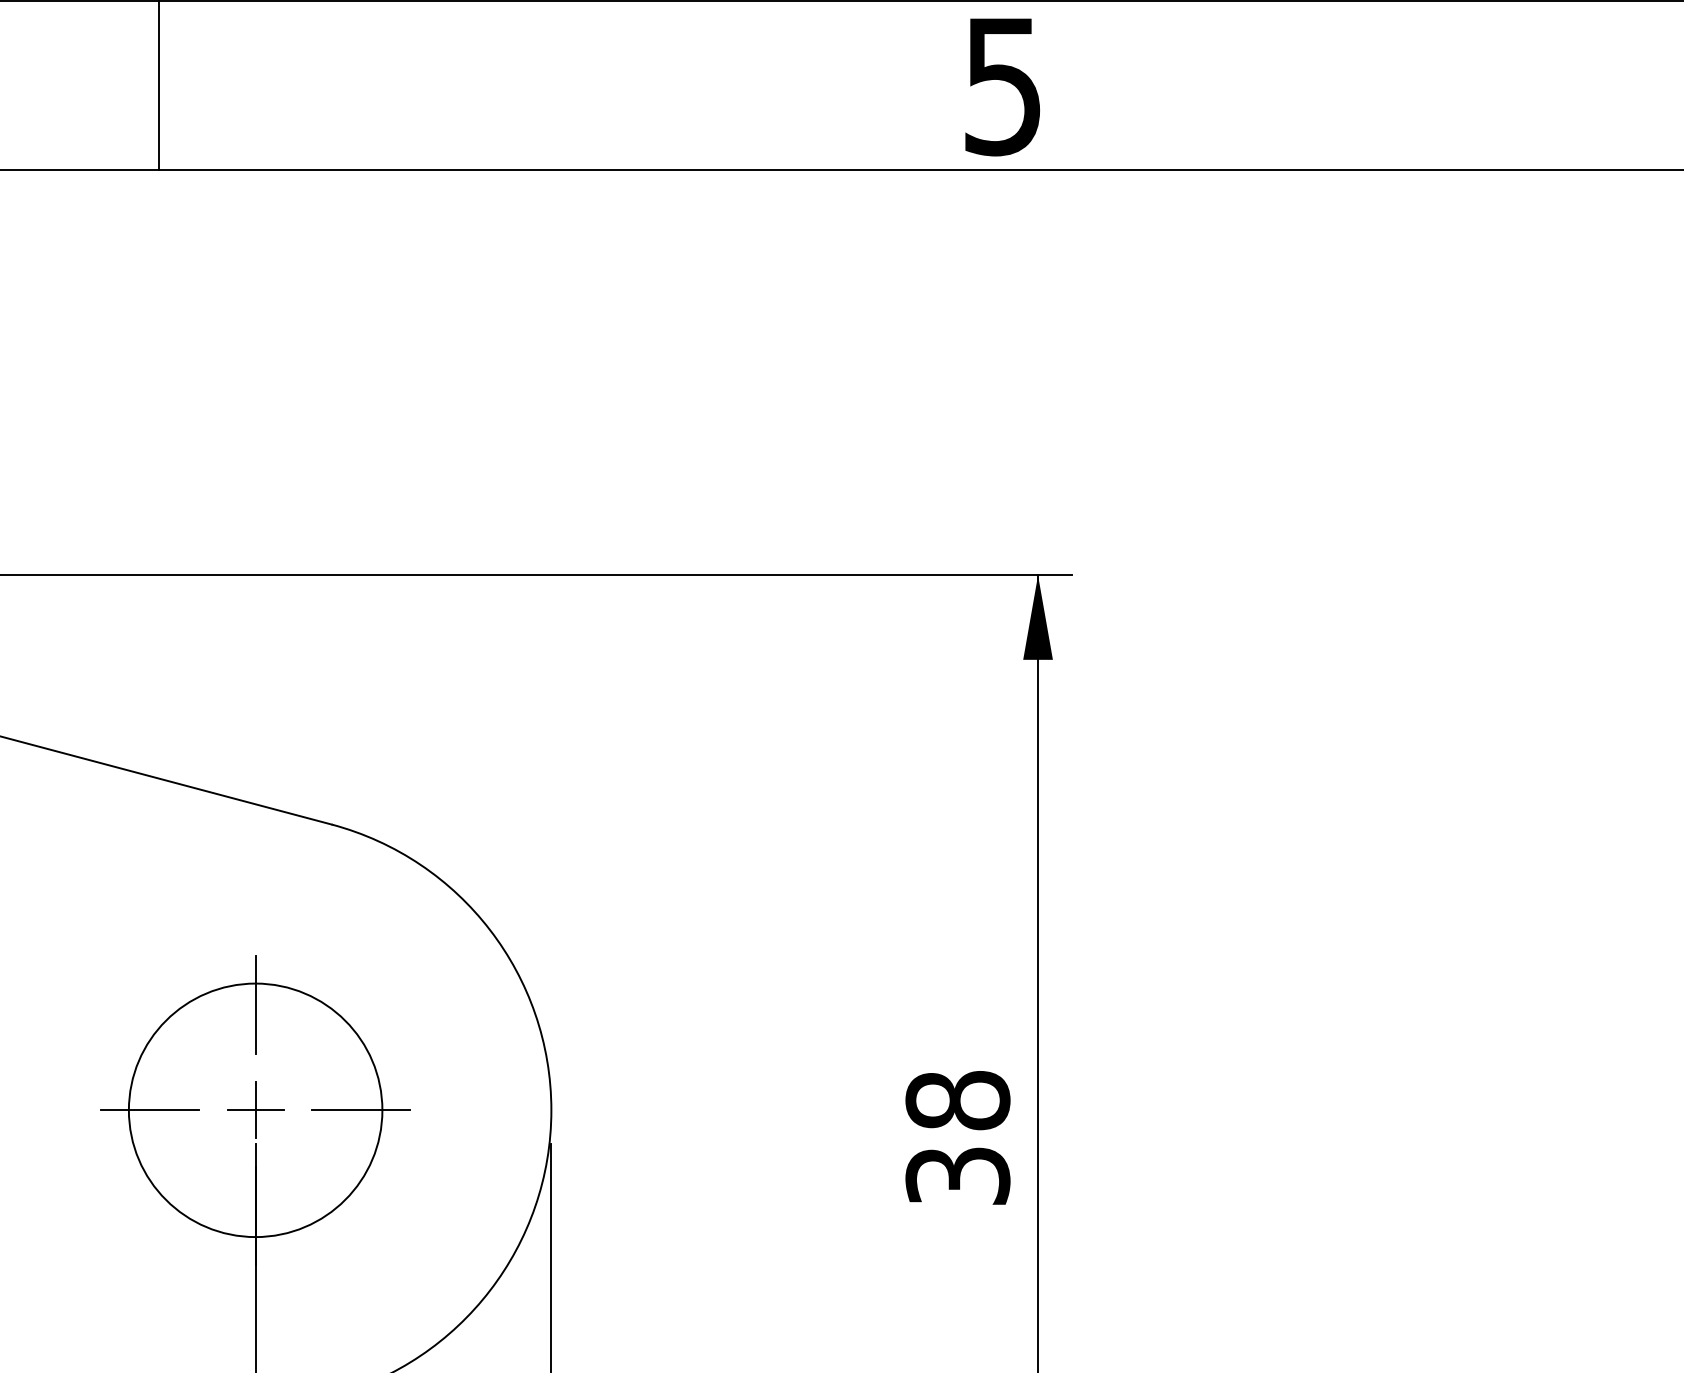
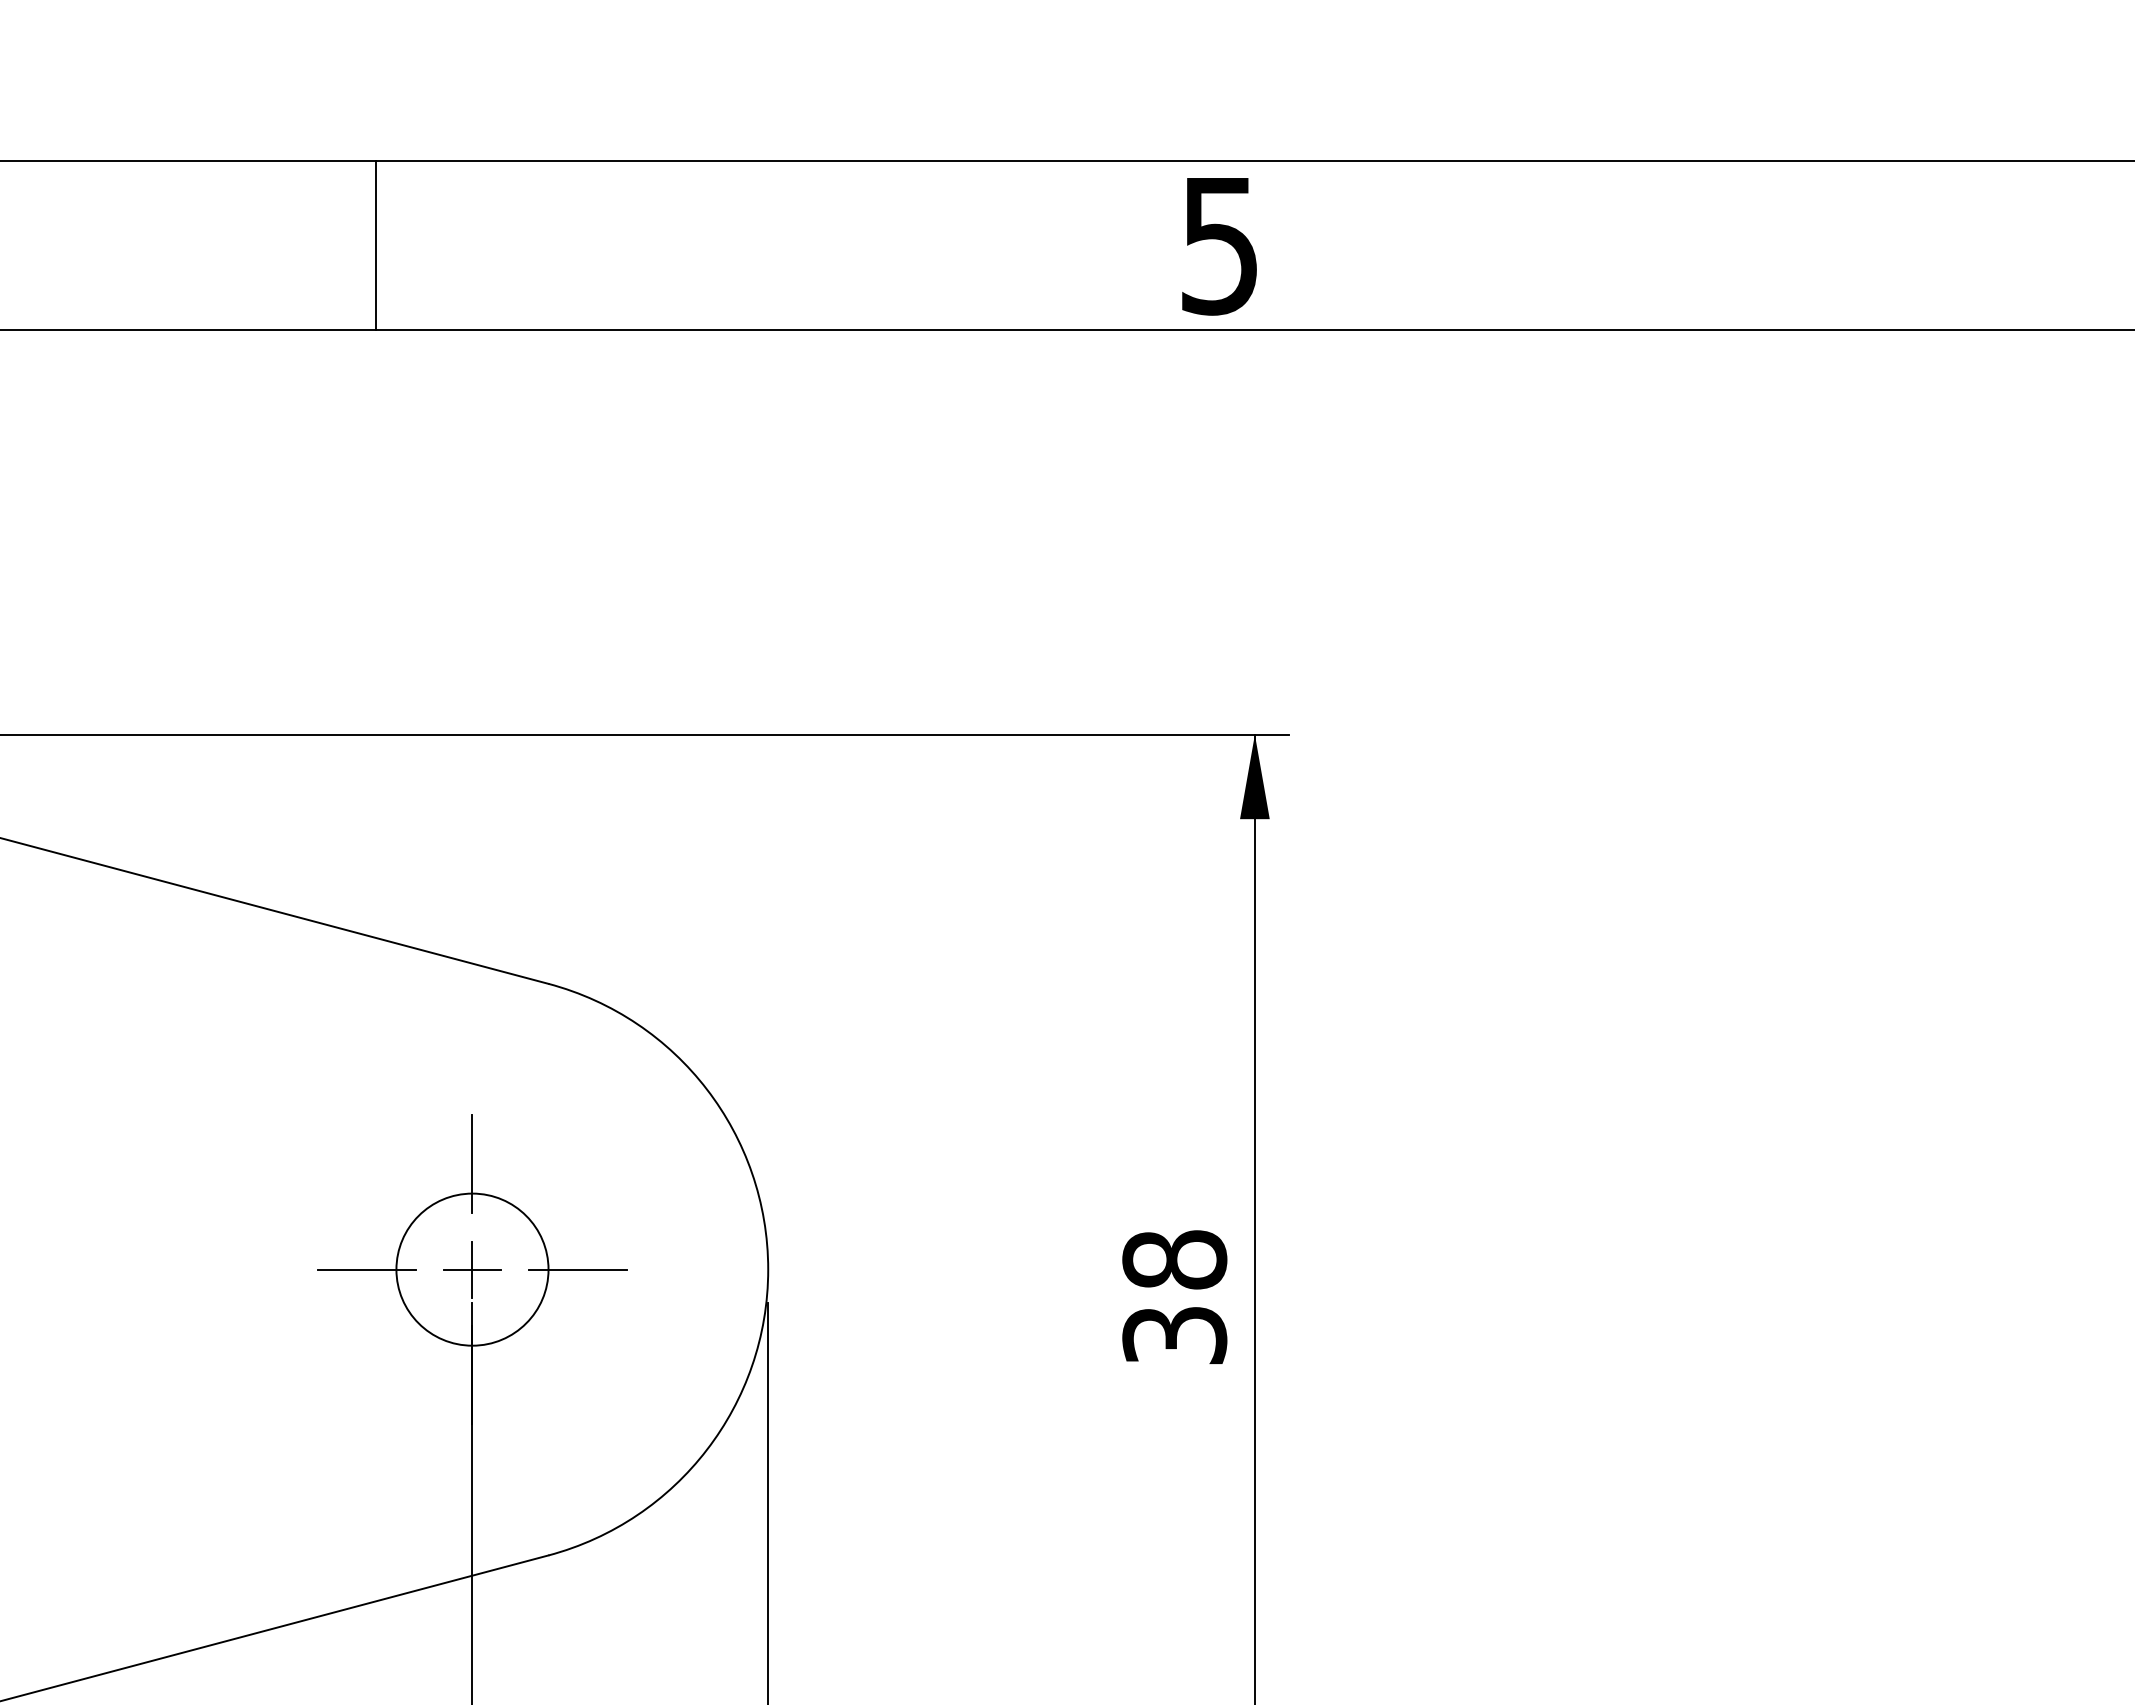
circle: (255, 1110) -> (472, 1269), size x0.6

